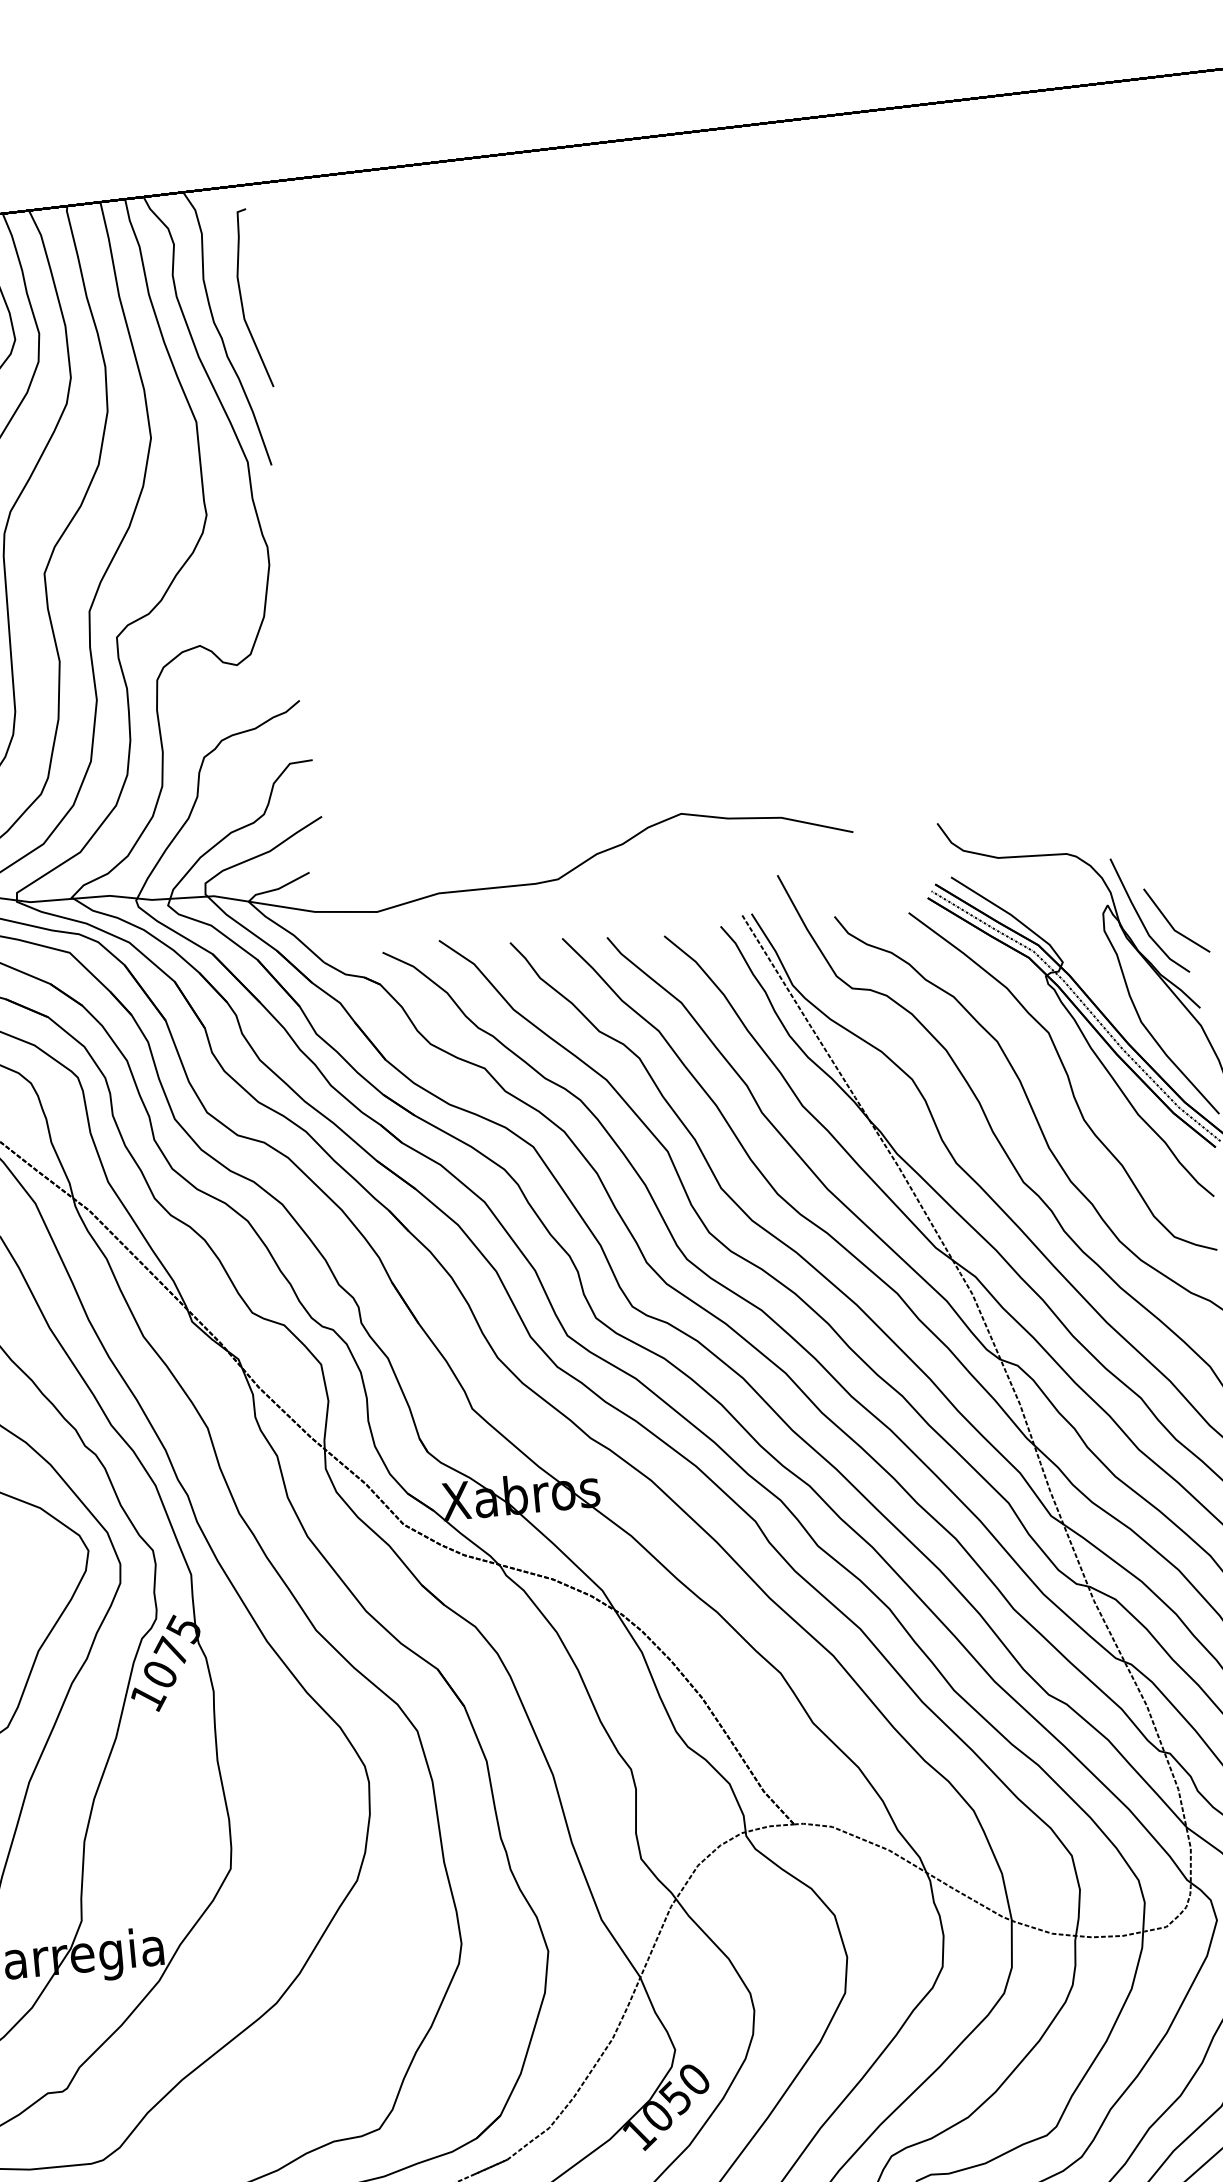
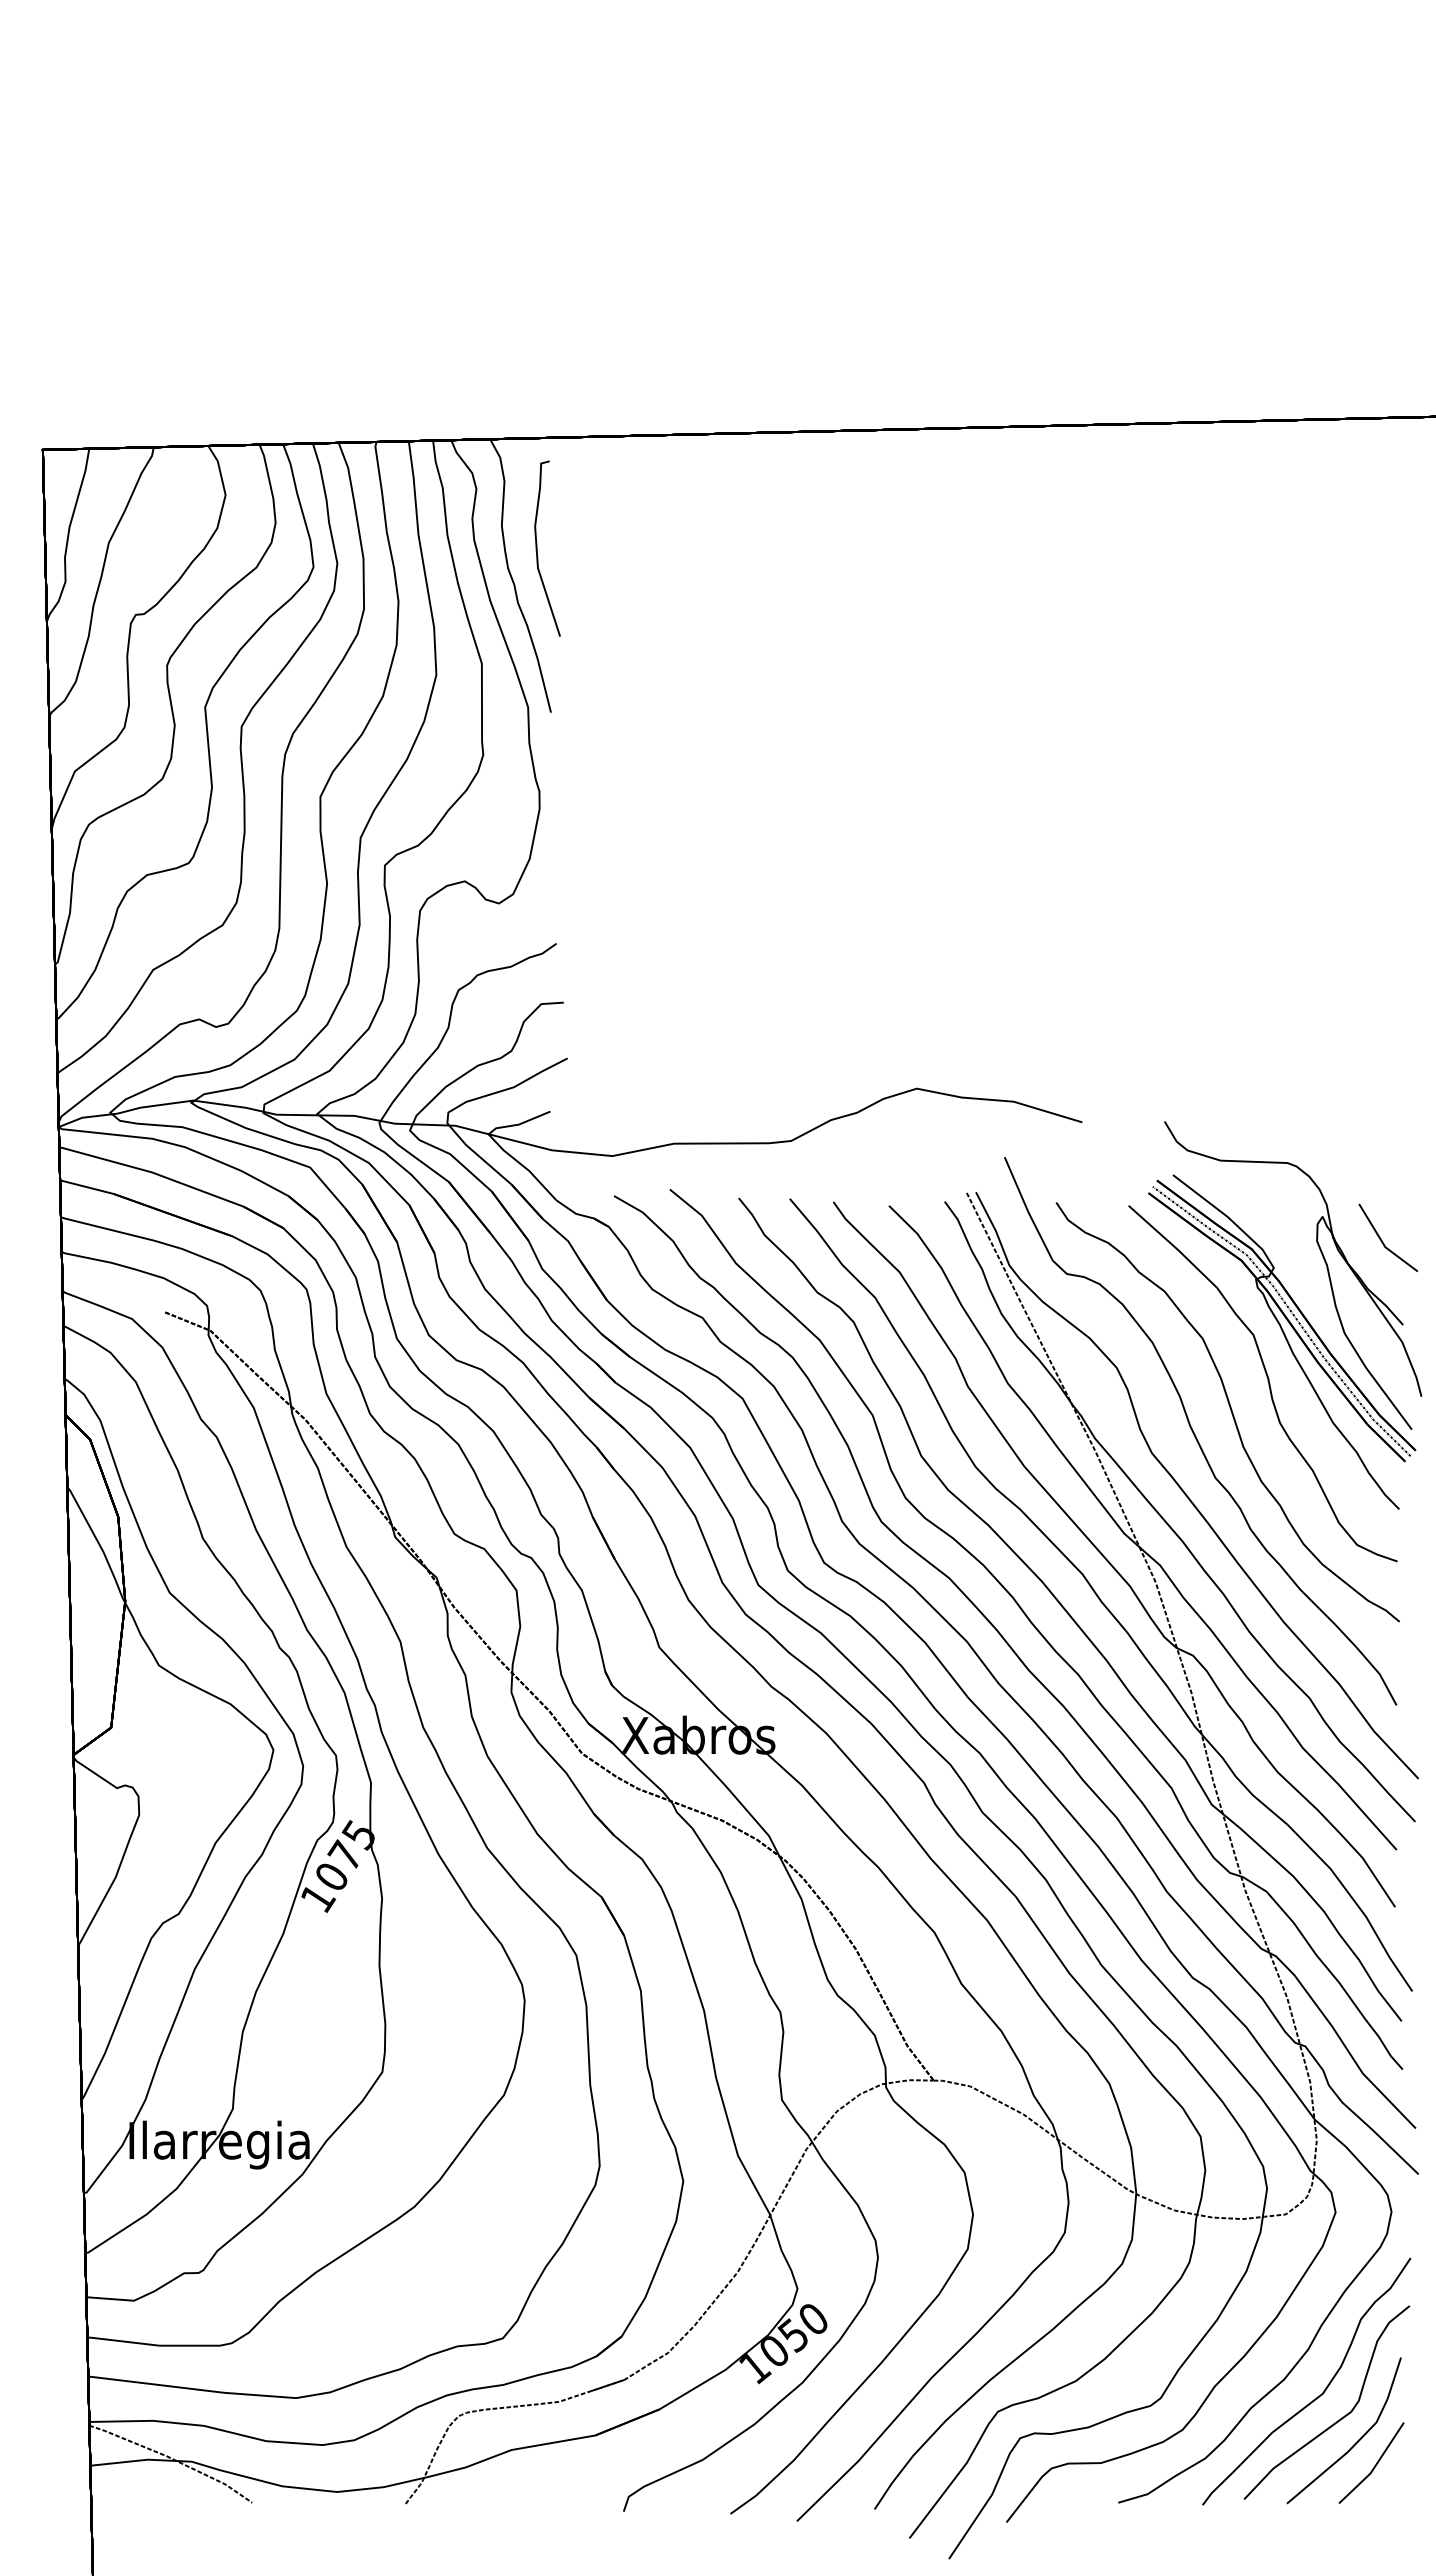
line: (1141, 919) -> (1354, 1233), removed

